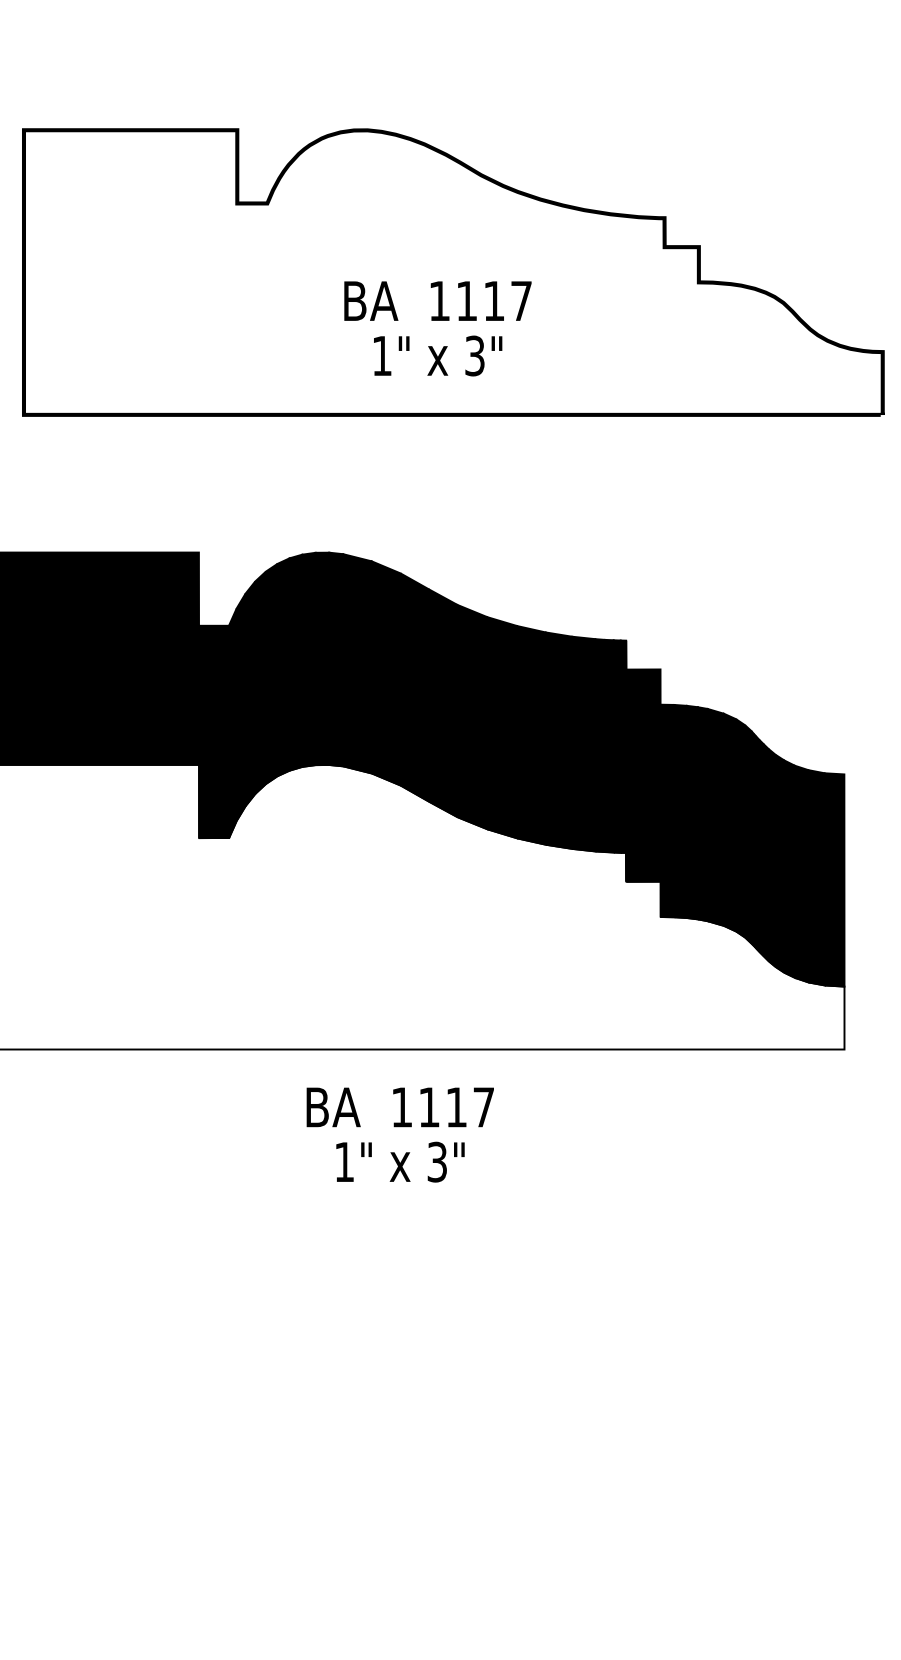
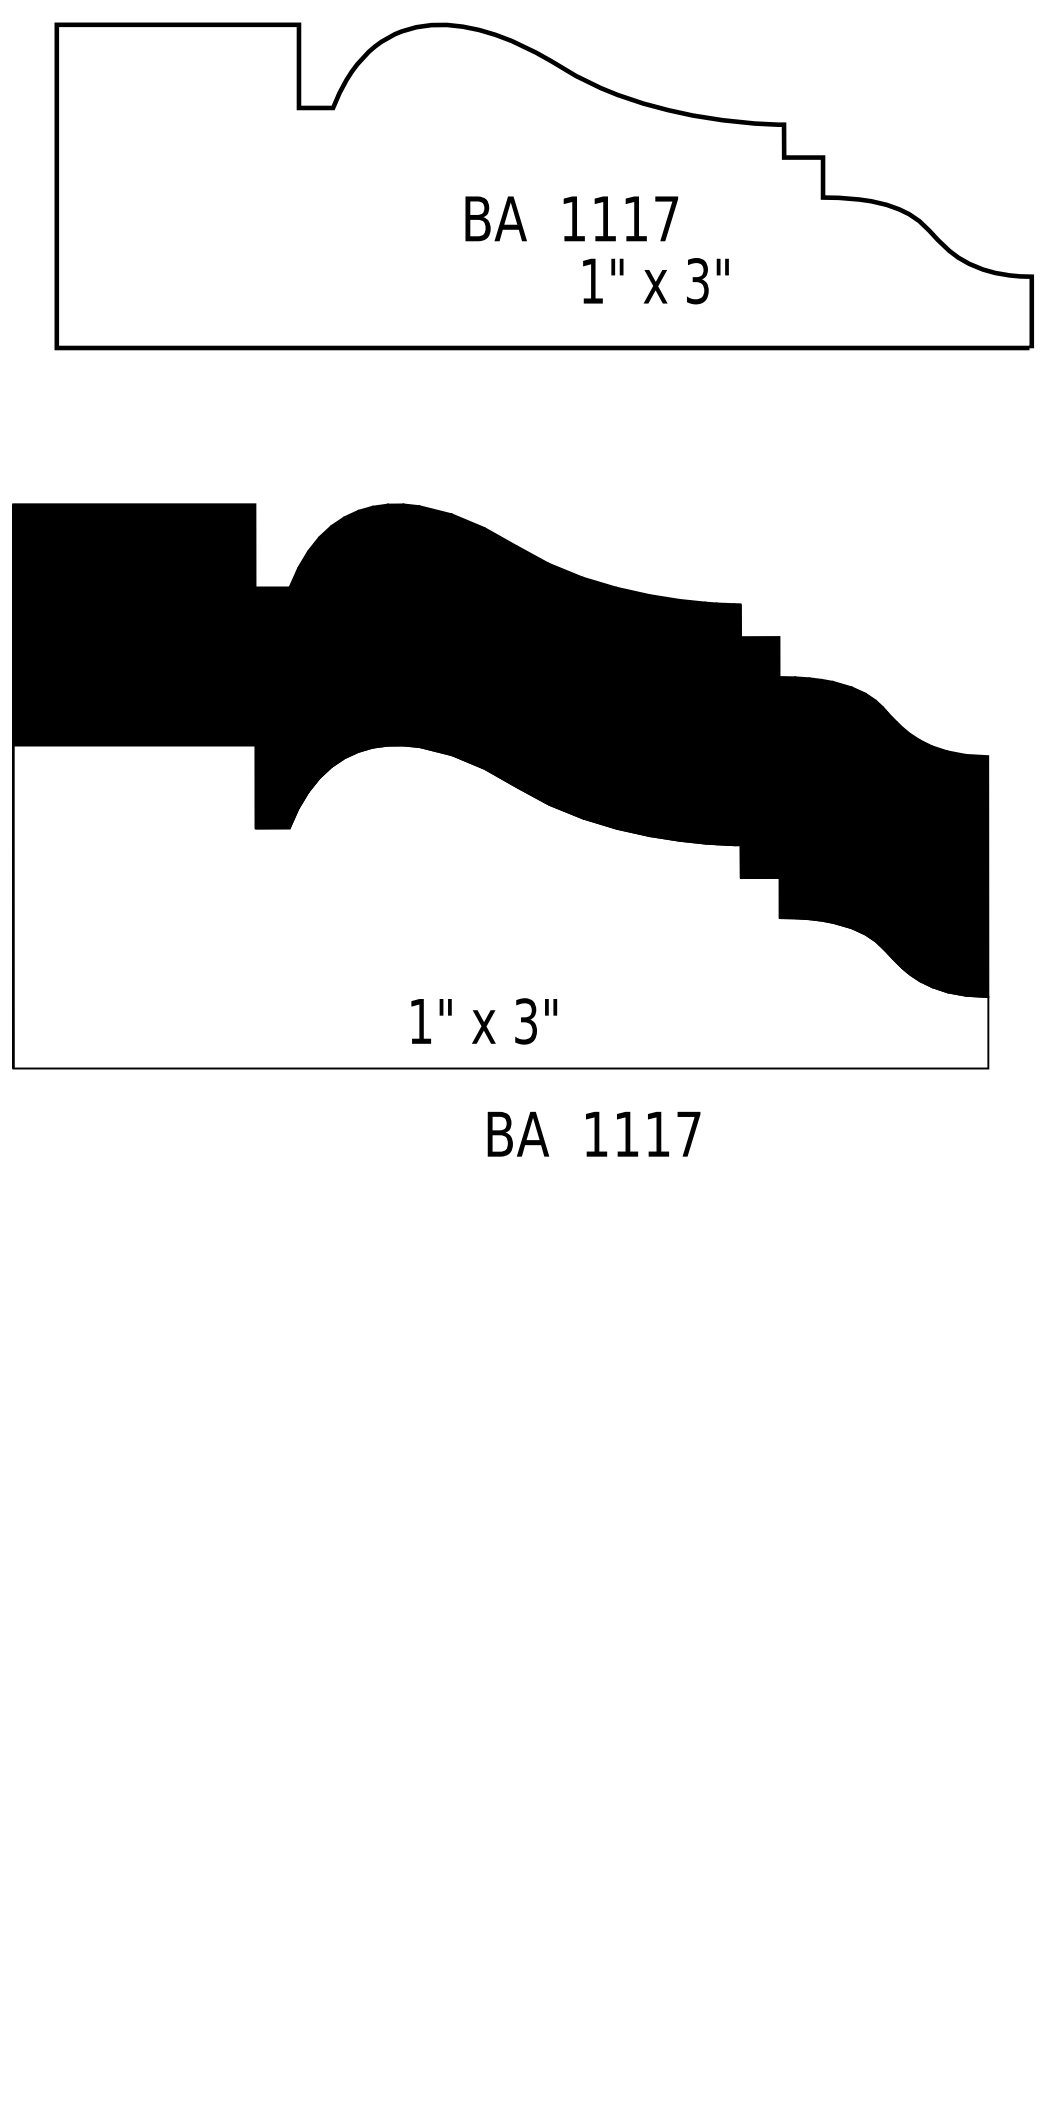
text: (437, 300) -> (571, 218), moved
text: (437, 356) -> (655, 281), moved
text: (399, 1106) -> (593, 1133), moved
text: (400, 1162) -> (484, 1021), moved

